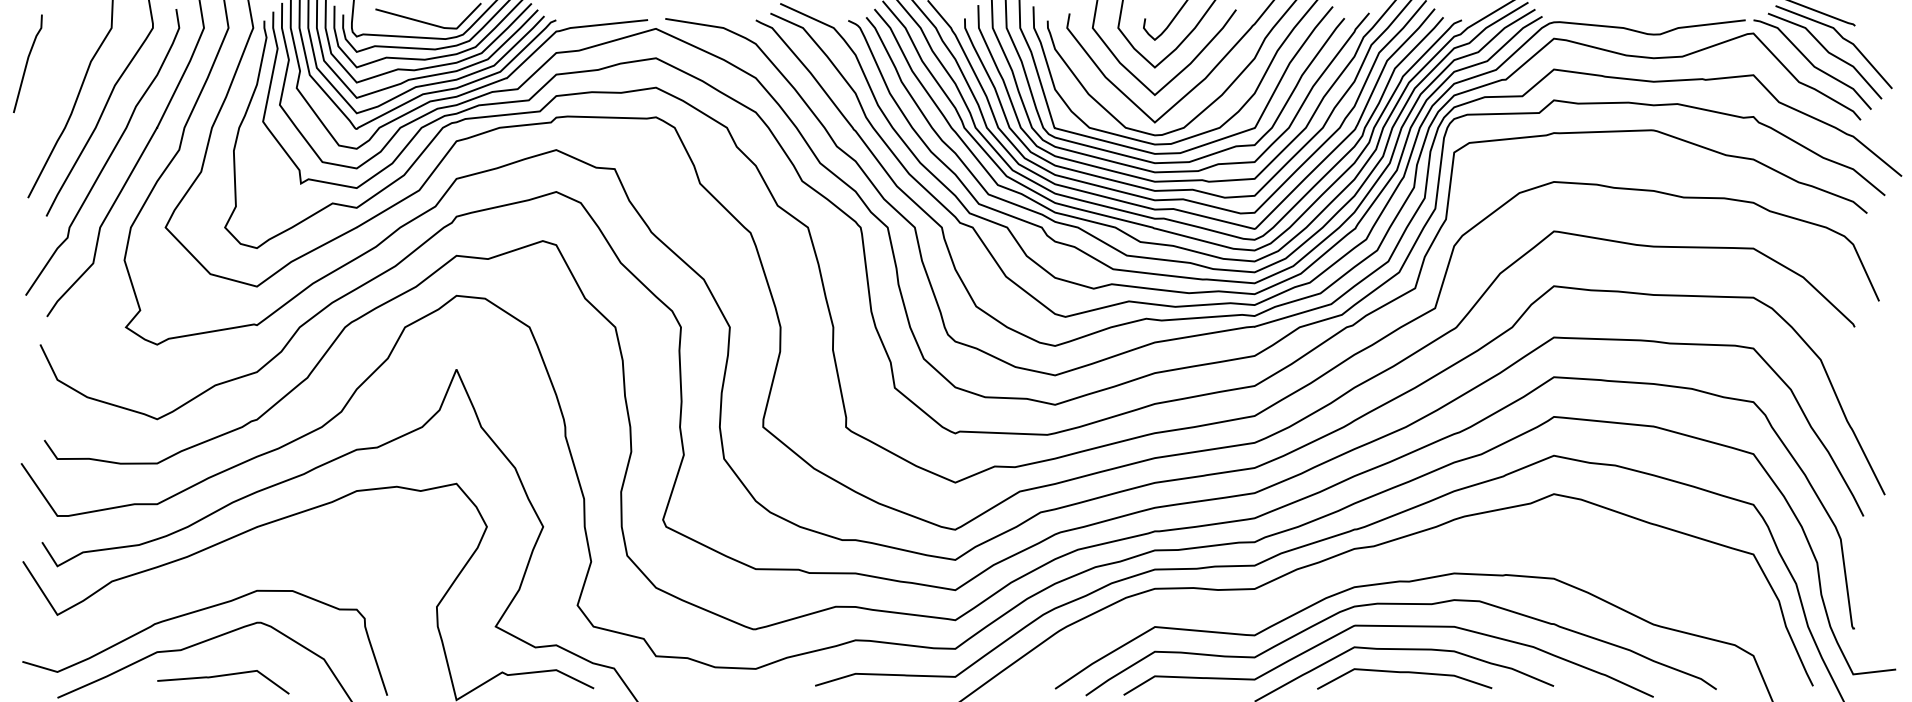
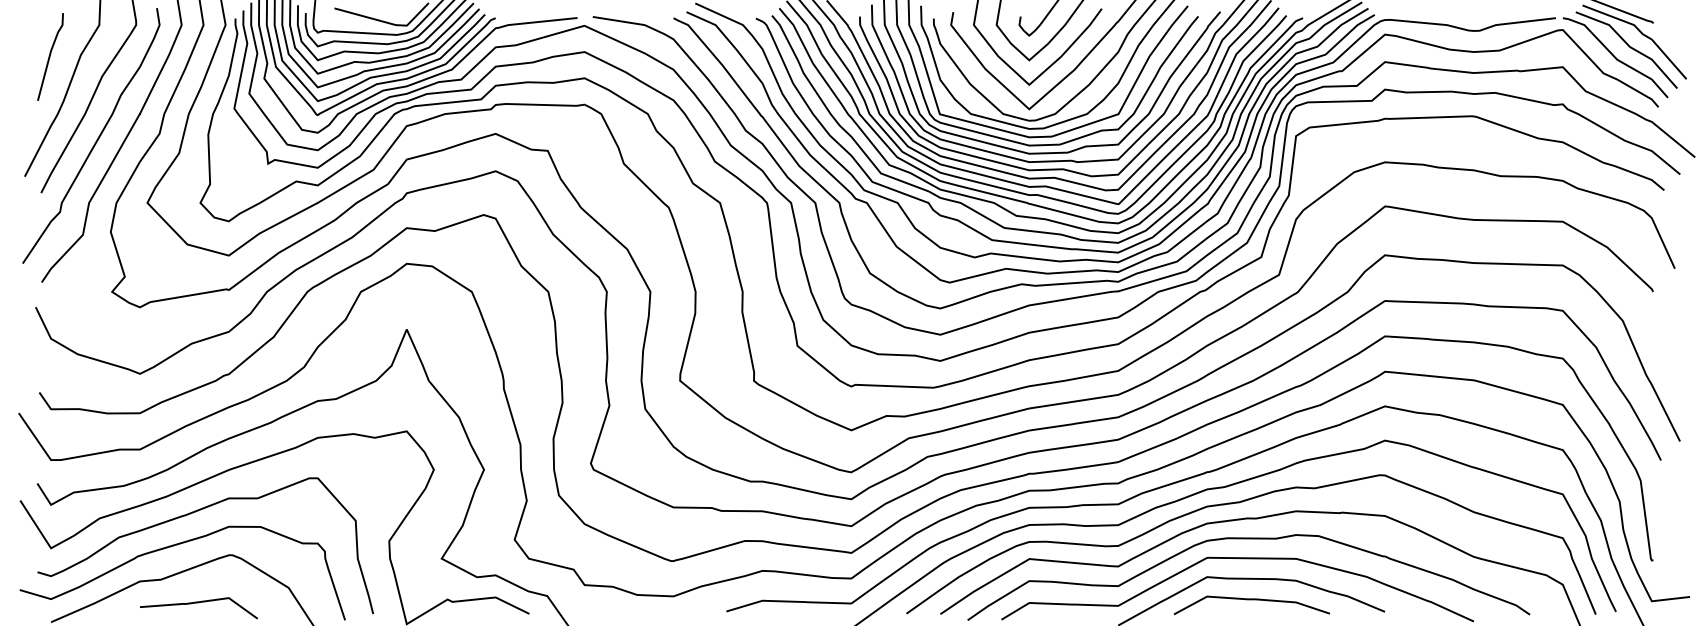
line: (27, 63) -> (50, 56), moved
curve: (1390, 564) -> (1239, 503), added
curve: (215, 576) -> (191, 514), added

